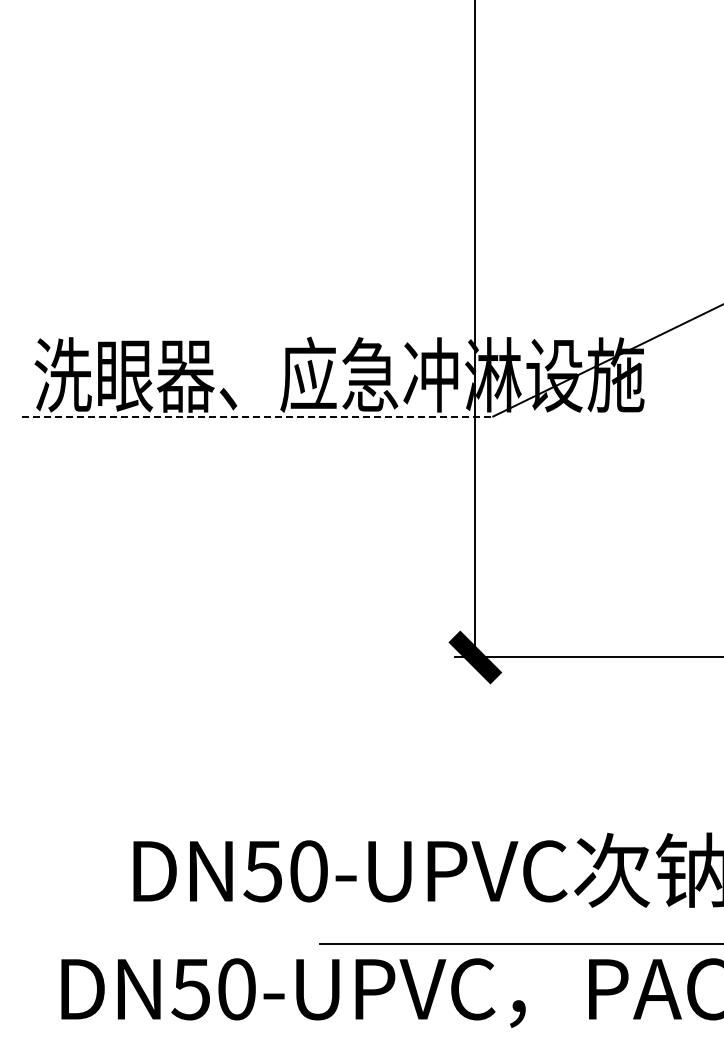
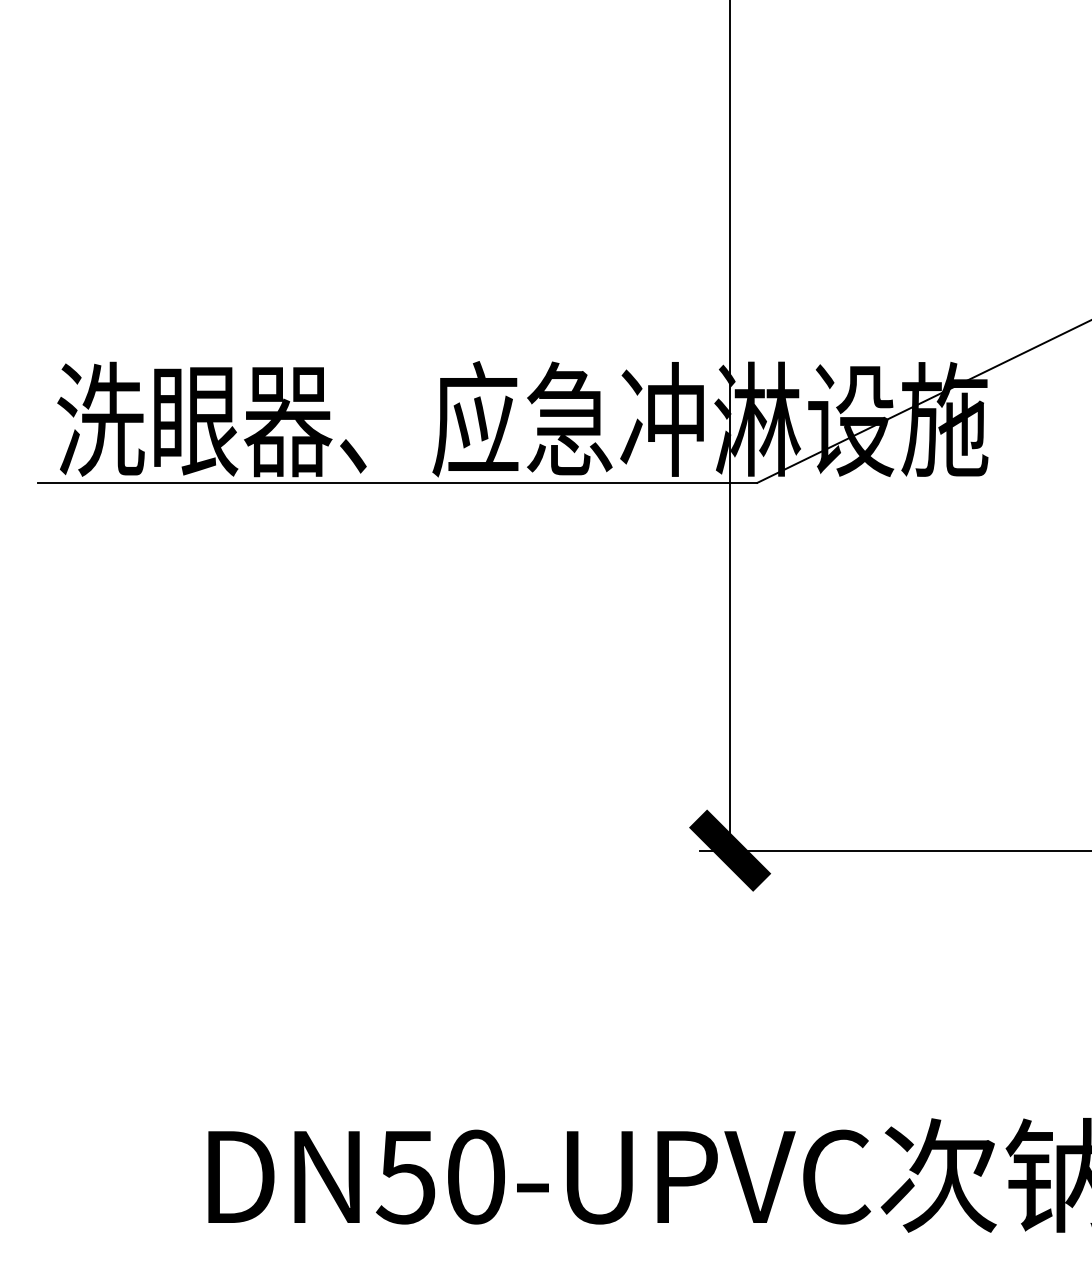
line: (257, 416) -> (397, 482), dashed -> solid

